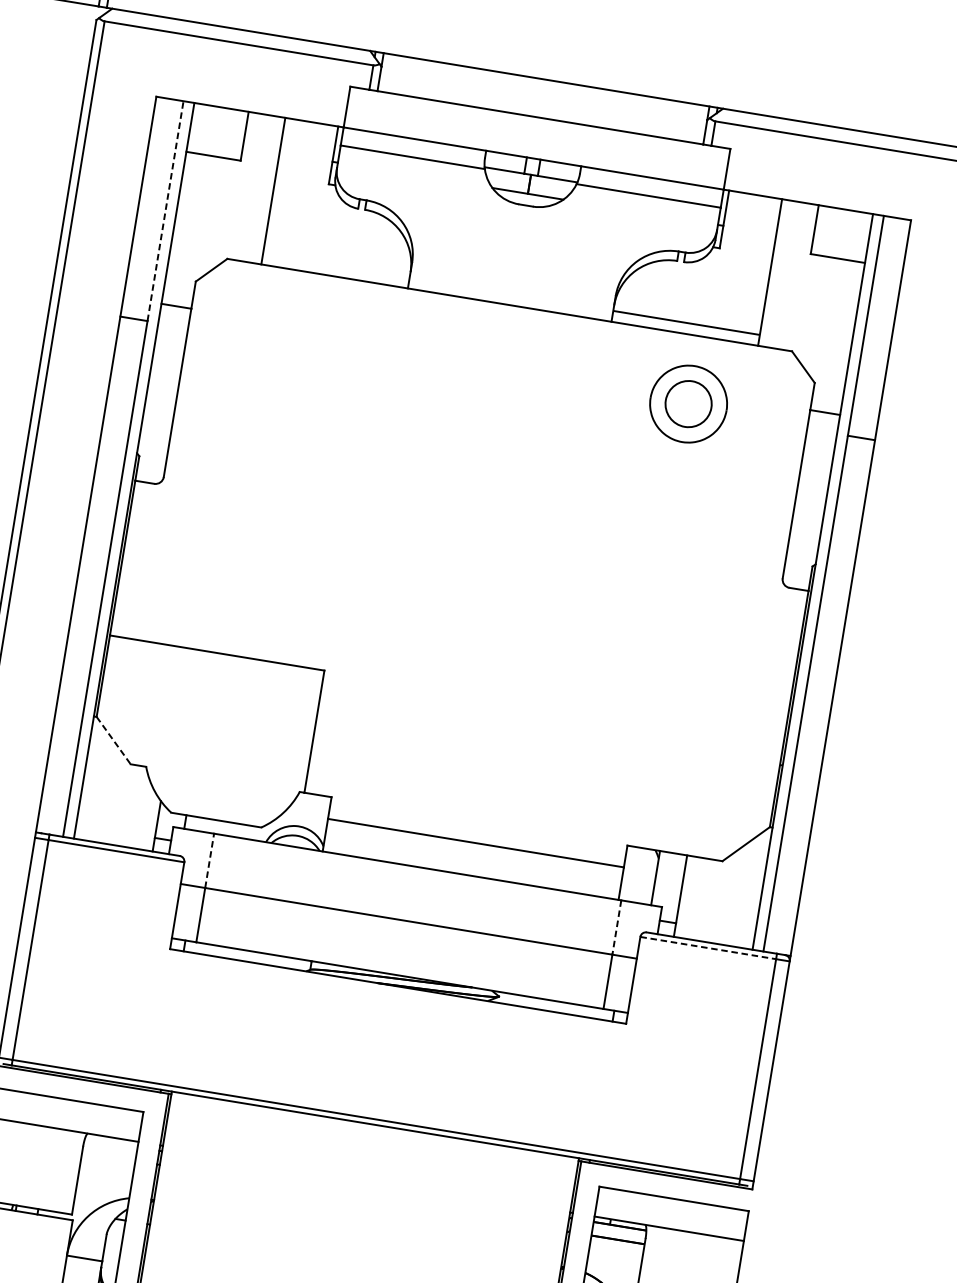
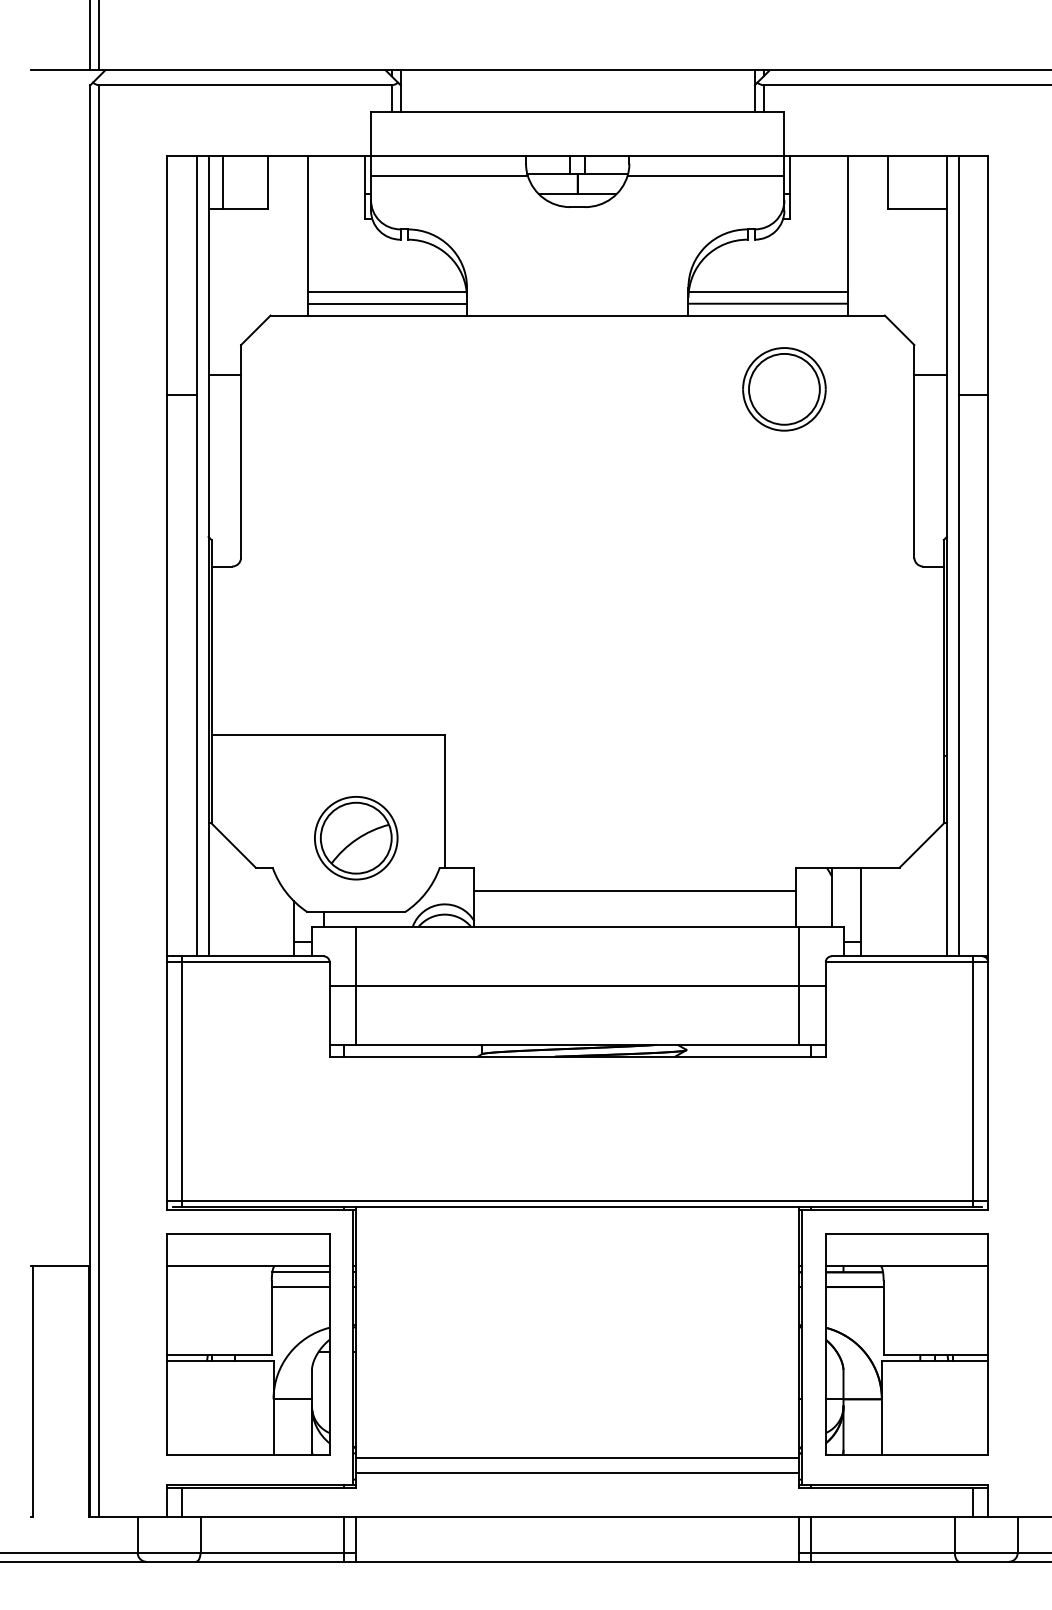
line: (204, 129) -> (223, 182), added
line: (165, 210) -> (196, 275), dashed -> solid
line: (337, 254) -> (386, 291), added
line: (335, 265) -> (386, 303), added
line: (687, 311) -> (767, 291), added
circle: (688, 403) -> (784, 388), size x1.43
line: (114, 740) -> (234, 845), dashed -> solid
part: (227, 752) -> (356, 838), added
line: (209, 861) -> (356, 956), dashed -> solid
line: (617, 927) -> (799, 956), dashed -> solid
line: (708, 948) -> (899, 962), dashed -> solid
line: (110, 1143) -> (300, 1272), added
line: (108, 1156) -> (300, 1287), added

